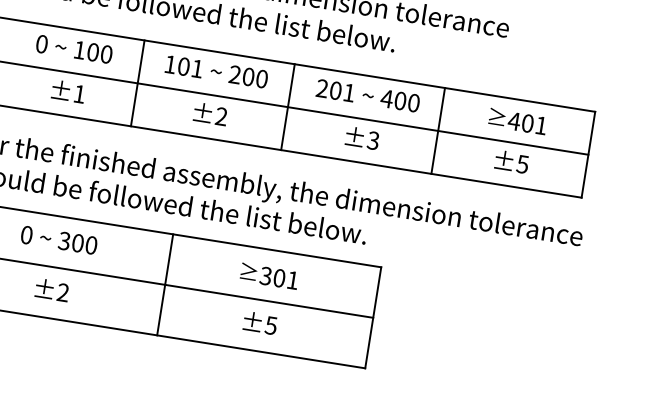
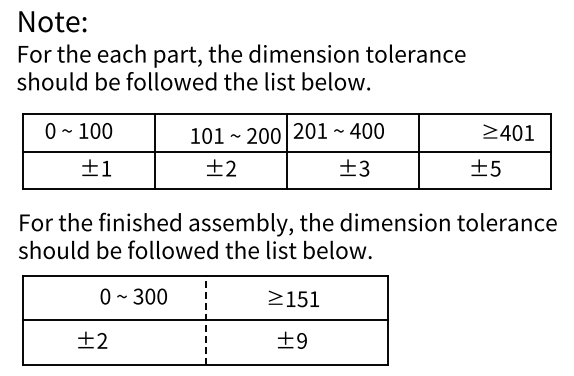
text: (73, 48) -> (78, 130), moved
text: (216, 71) -> (235, 135), moved
text: (367, 95) -> (338, 130), moved
text: (517, 121) -> (508, 132), moved
text: (58, 240) -> (133, 296), moved
text: (272, 277) -> (296, 299), 301 -> 151
line: (165, 283) -> (205, 319), solid -> dashed
text: (52, 289) -> (92, 339), moved
text: (270, 325) -> (301, 340), ±5 -> ±9

